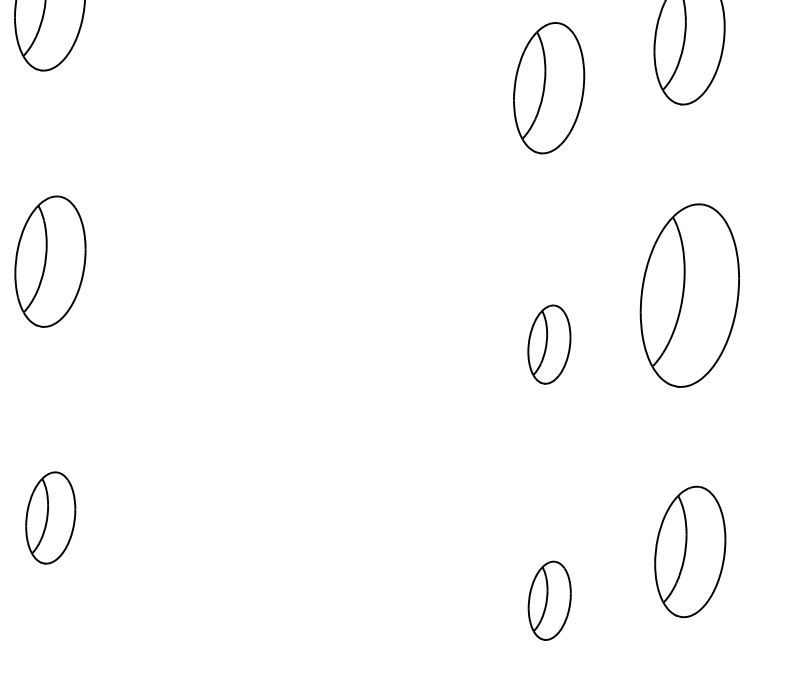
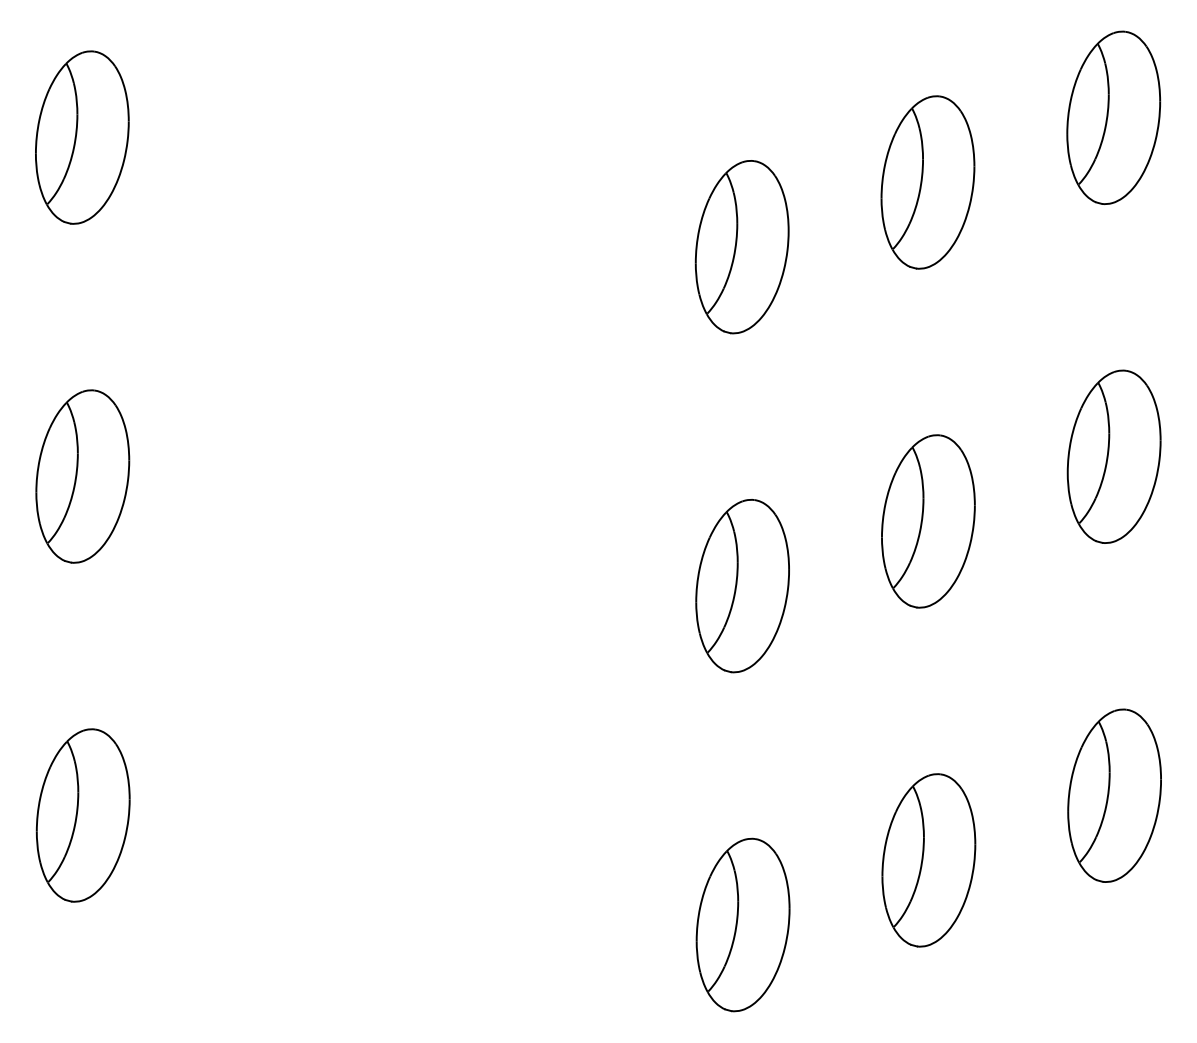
part: (689, 295) -> (928, 521), size x0.71
part: (549, 344) -> (742, 586), size x1.67
part: (50, 518) -> (82, 815), size x1.43
part: (549, 600) -> (742, 924), size x1.67

